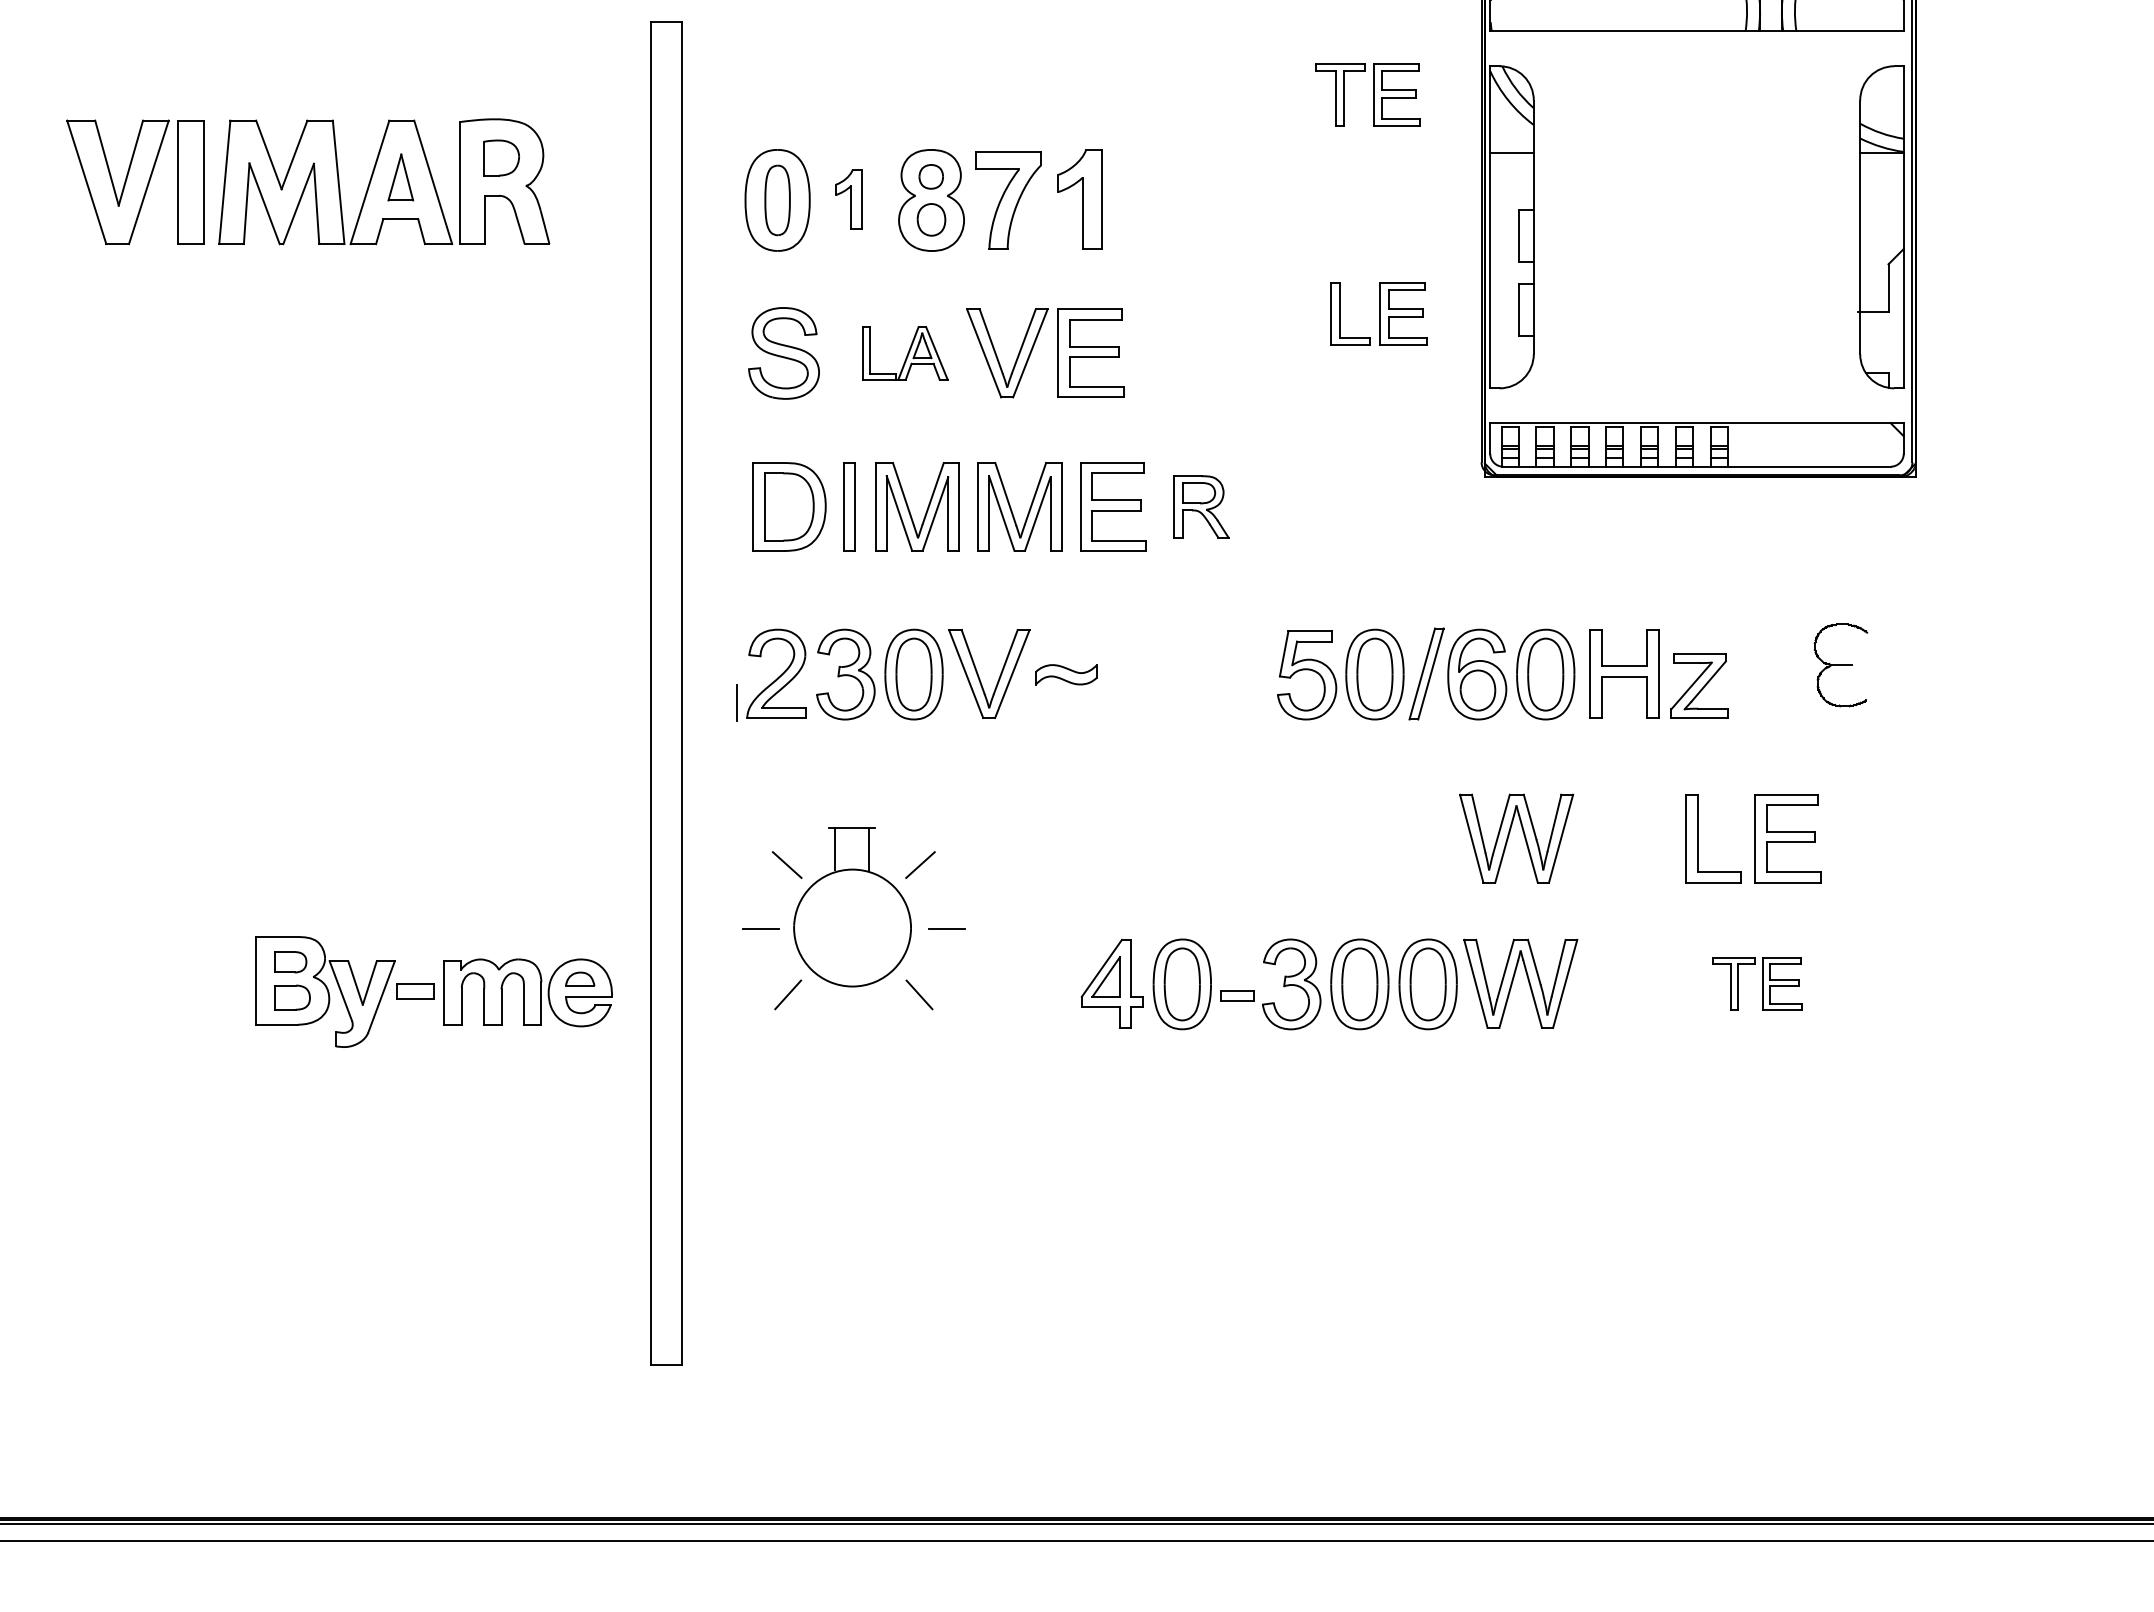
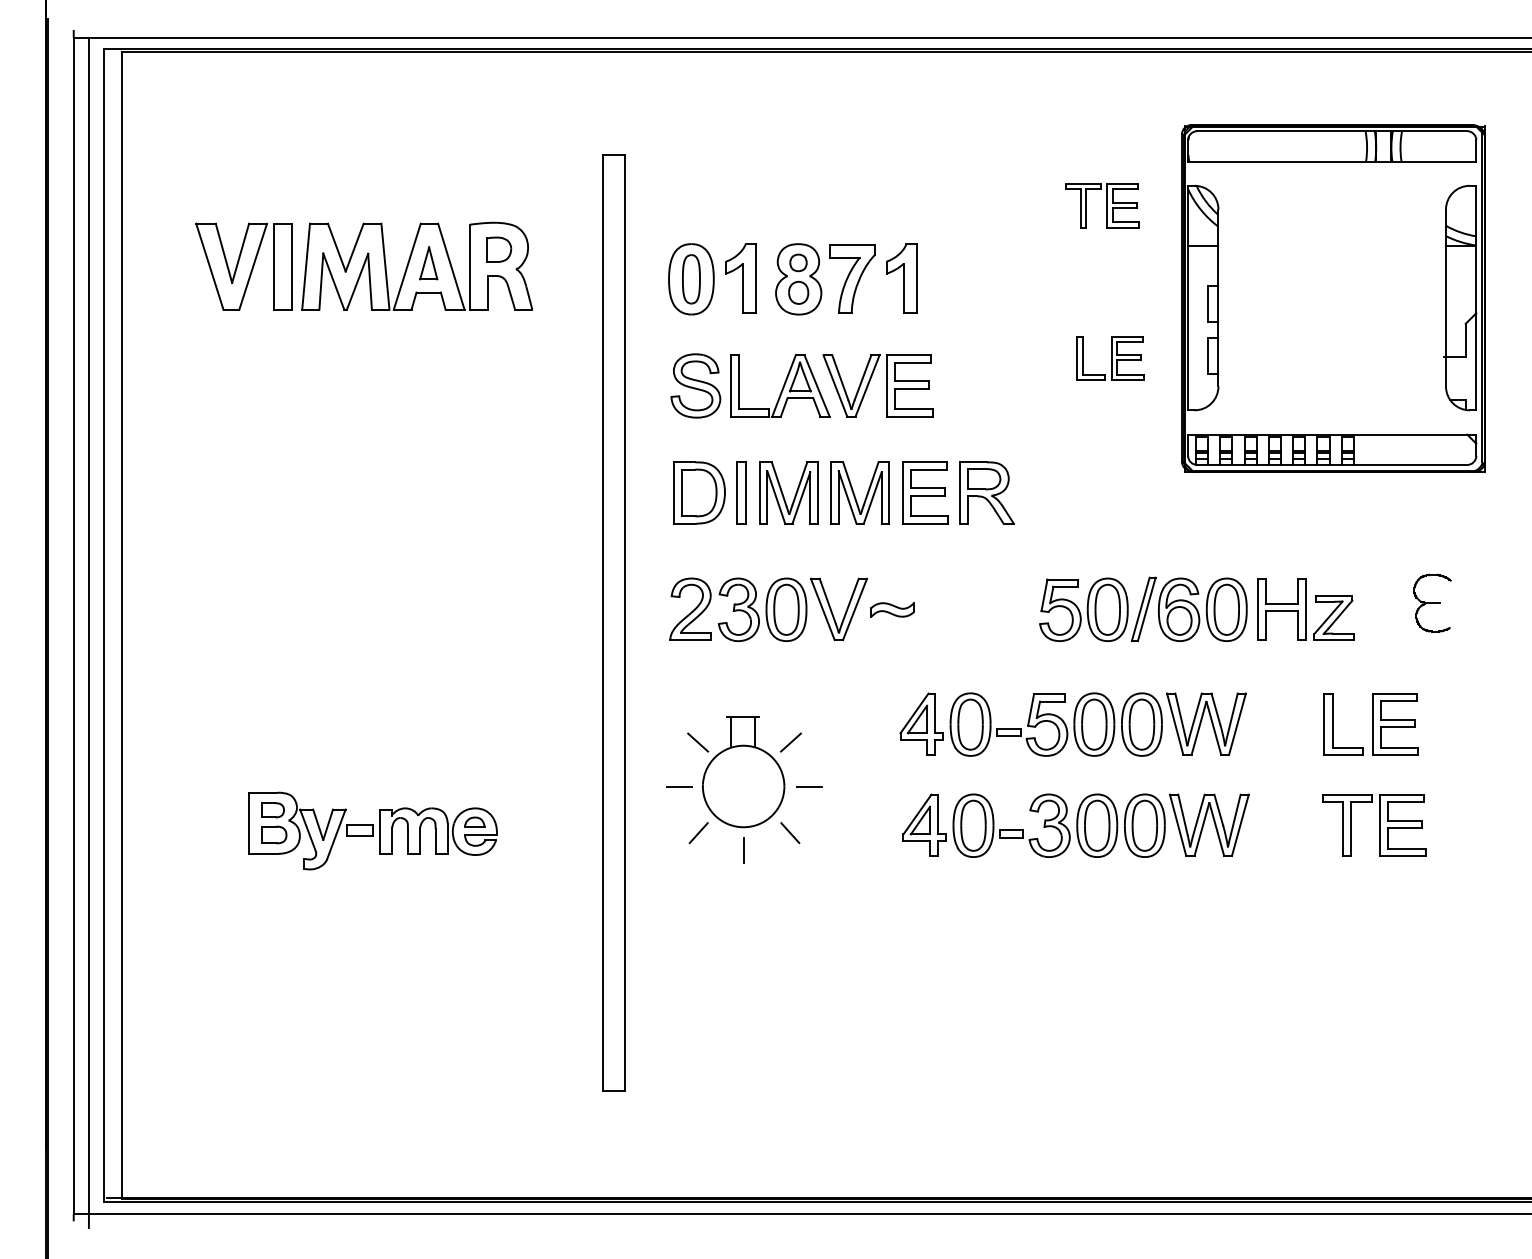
part: (848, 199) -> (740, 278), size x1.67
part: (905, 352) -> (780, 385), size x1.67
part: (1200, 506) -> (986, 492), size x1.43
line: (736, 702) -> (743, 850), moved
part: (1264, 839) -> (1030, 724), added
part: (1757, 984) -> (1374, 825), size x1.67
part: (433, 991) -> (372, 830), moved

